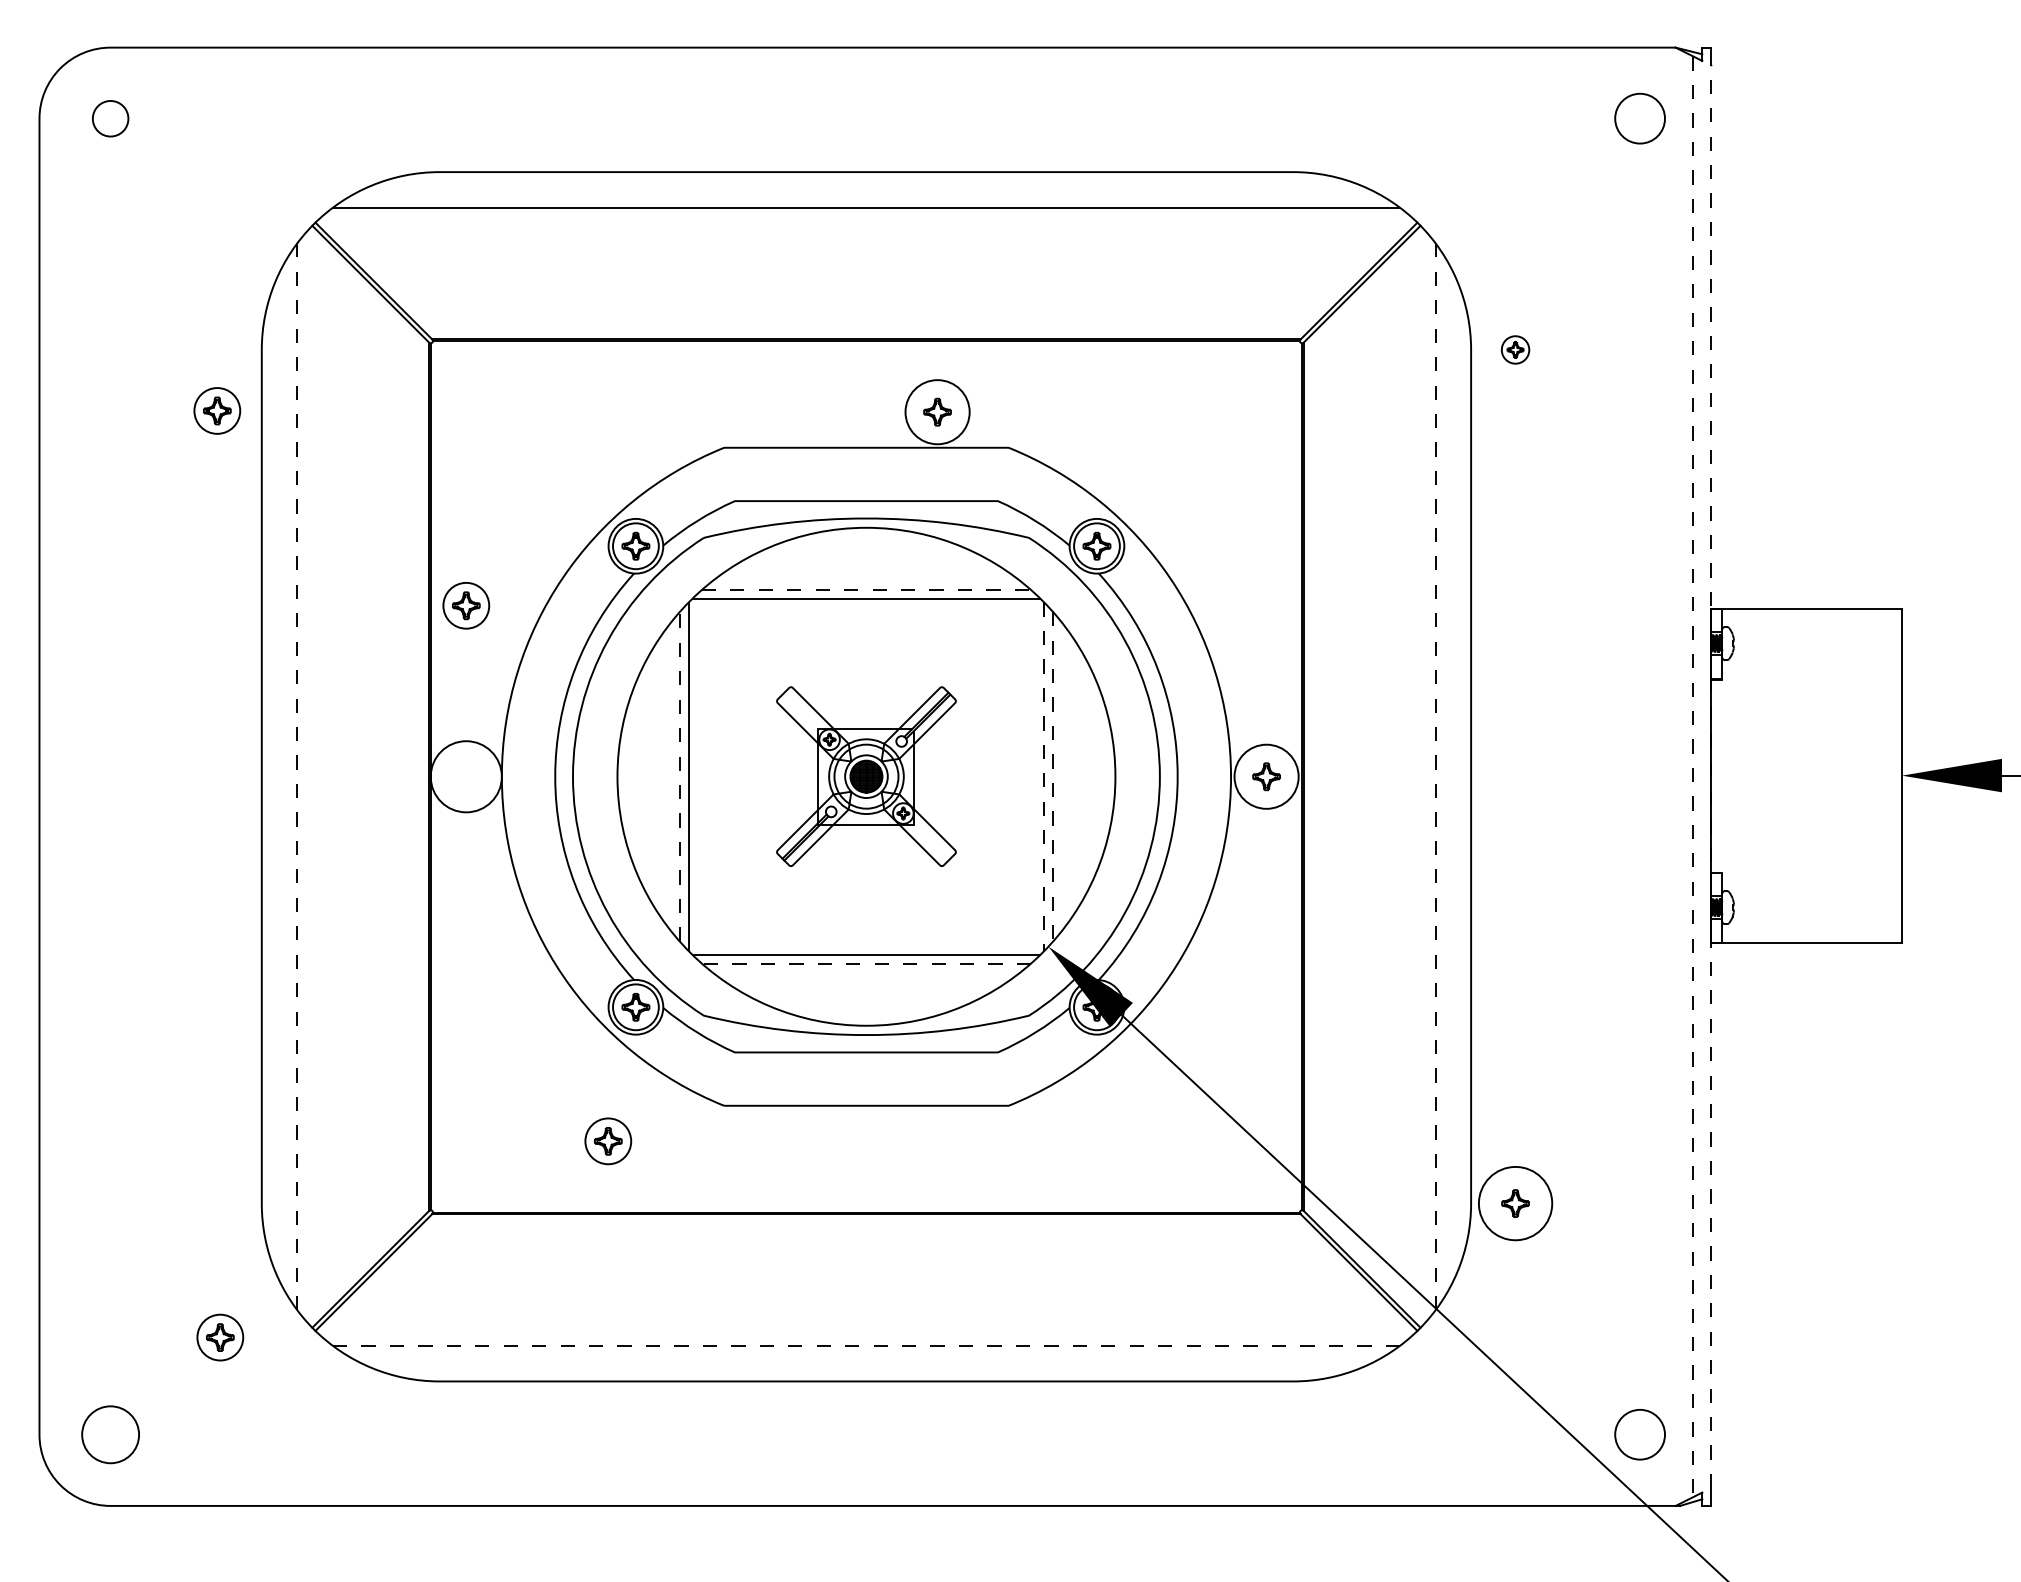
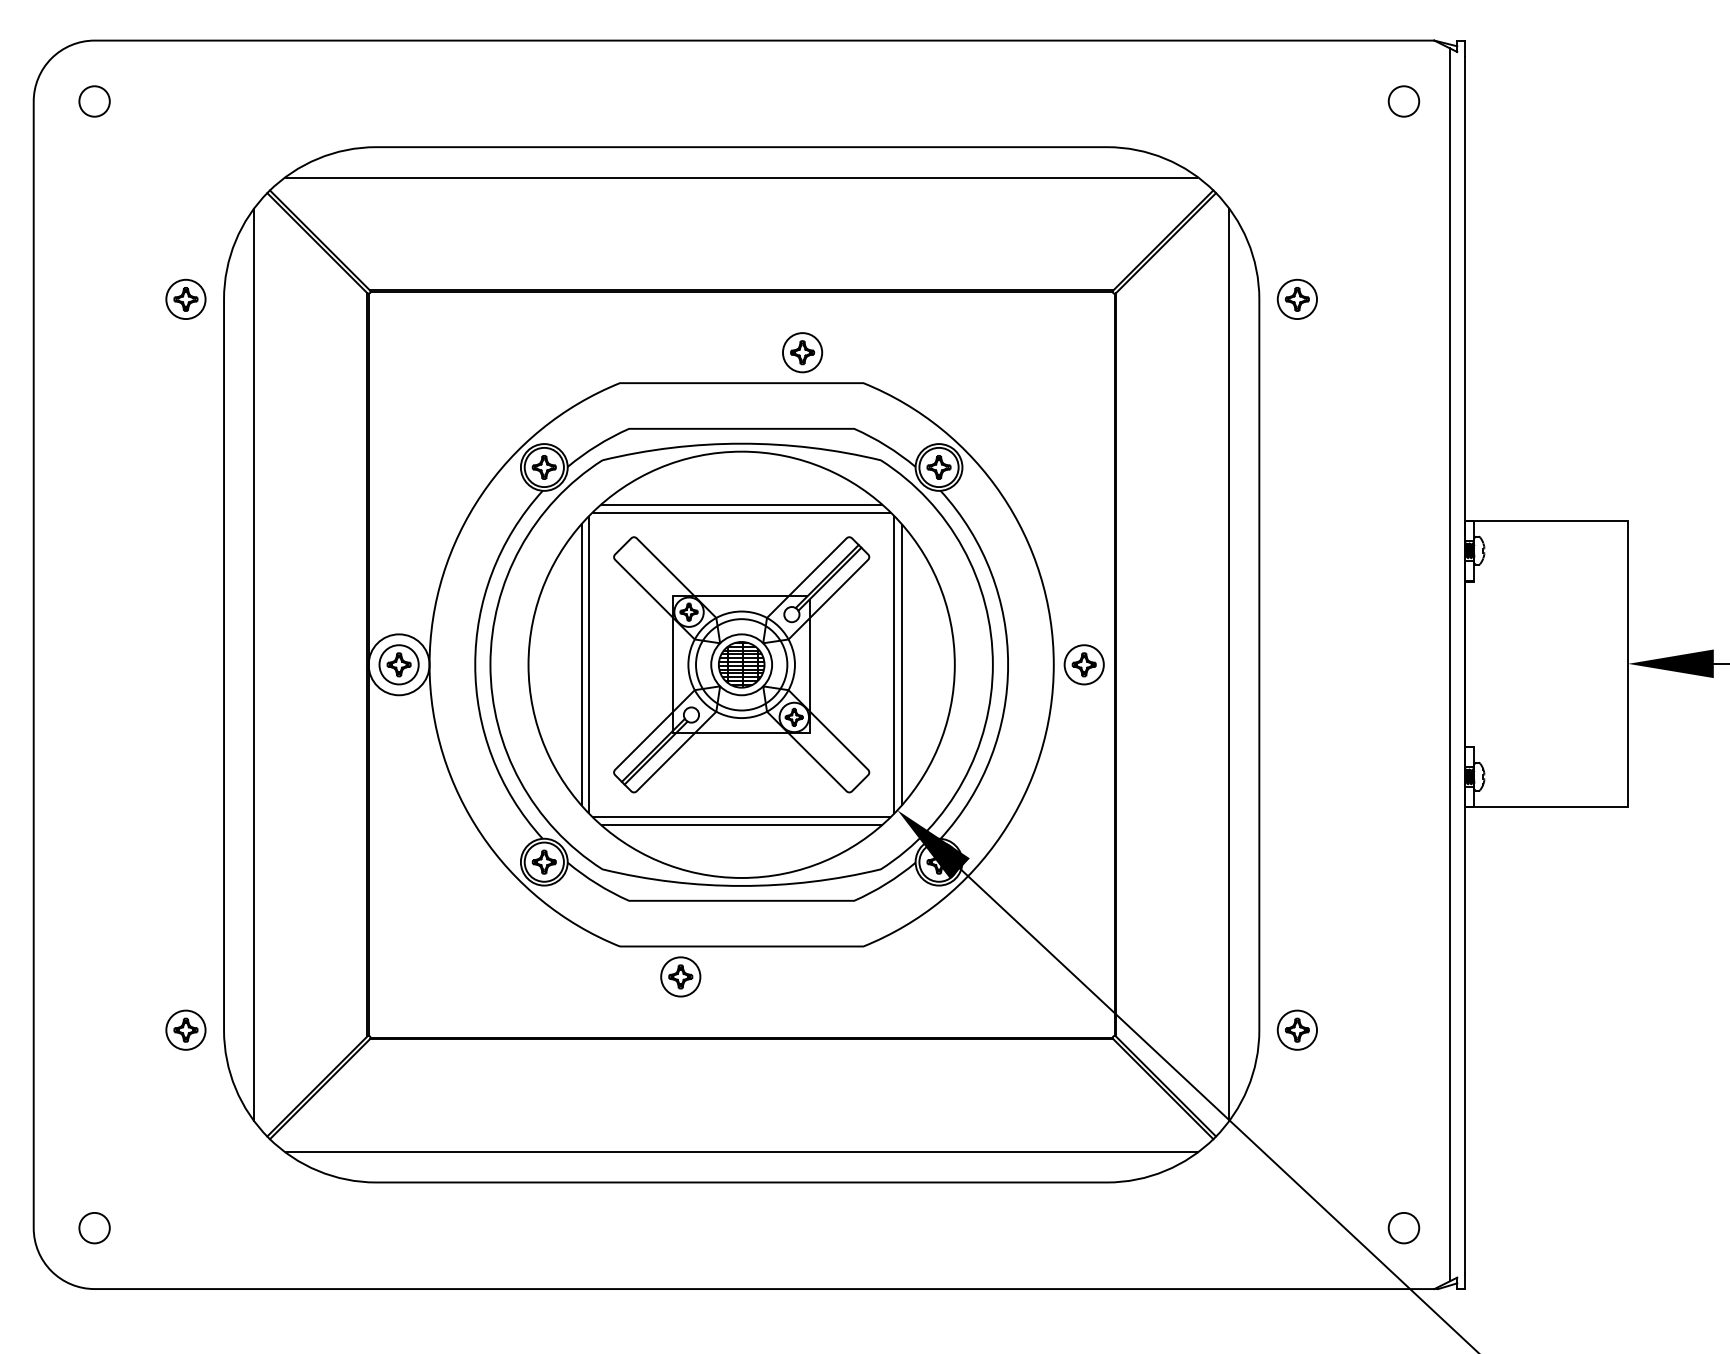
circle: (1639, 118) -> (1403, 101), size x0.71
part: (1515, 349) -> (1297, 299), size x1.67
part: (217, 410) -> (186, 299), moved
circle: (937, 412) -> (802, 352), size x0.71
line: (866, 590) -> (741, 505), dashed -> solid
part: (466, 605) -> (399, 664), moved
line: (297, 776) -> (254, 664), dashed -> solid
line: (679, 776) -> (581, 664), dashed -> solid
part: (866, 776) -> (741, 664), size x1.67
line: (1053, 776) -> (901, 664), dashed -> solid
circle: (1266, 776) -> (1084, 664), size x0.71
line: (1435, 776) -> (1228, 664), dashed -> solid
line: (1711, 776) -> (1465, 664), dashed -> solid
line: (1044, 777) -> (894, 665), dashed -> solid
line: (1693, 777) -> (1449, 665), dashed -> solid
line: (866, 963) -> (741, 824), dashed -> solid
part: (608, 1141) -> (680, 977), moved
circle: (1515, 1203) -> (1297, 1030), size x0.62
part: (220, 1337) -> (186, 1030), moved
line: (866, 1345) -> (741, 1151), dashed -> solid
circle: (110, 1434) -> (94, 1227), size x0.62
circle: (1639, 1434) -> (1403, 1227), size x0.71

